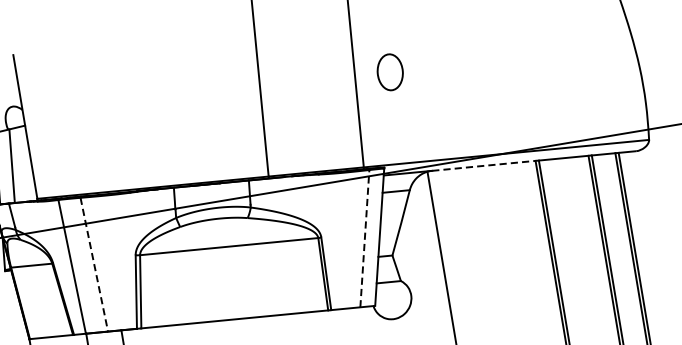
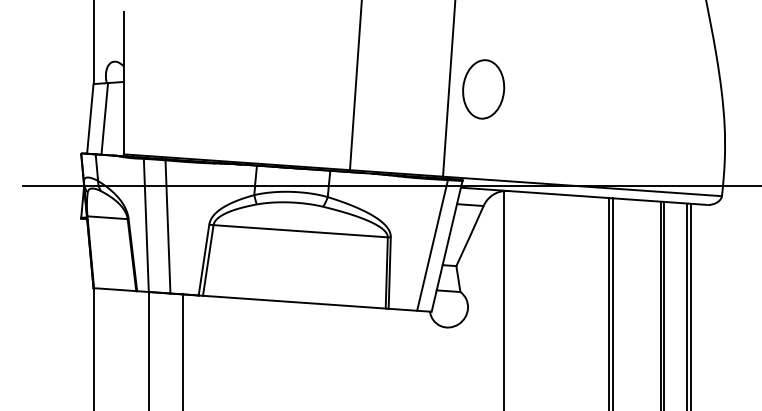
part: (389, 72) -> (483, 89), size x1.67
line: (483, 165) -> (558, 194), dashed -> solid
line: (364, 237) -> (432, 244), dashed -> solid
line: (93, 264) -> (167, 226), dashed -> solid

